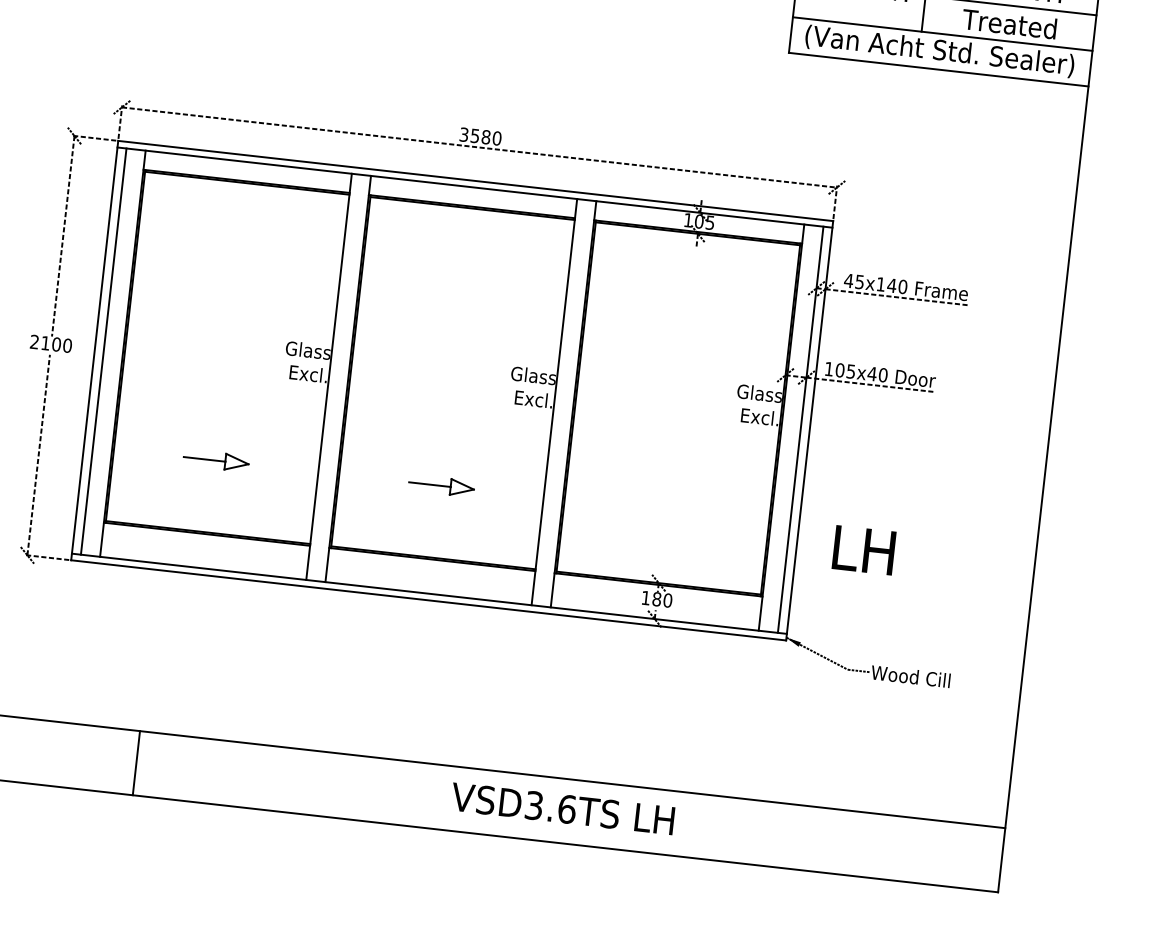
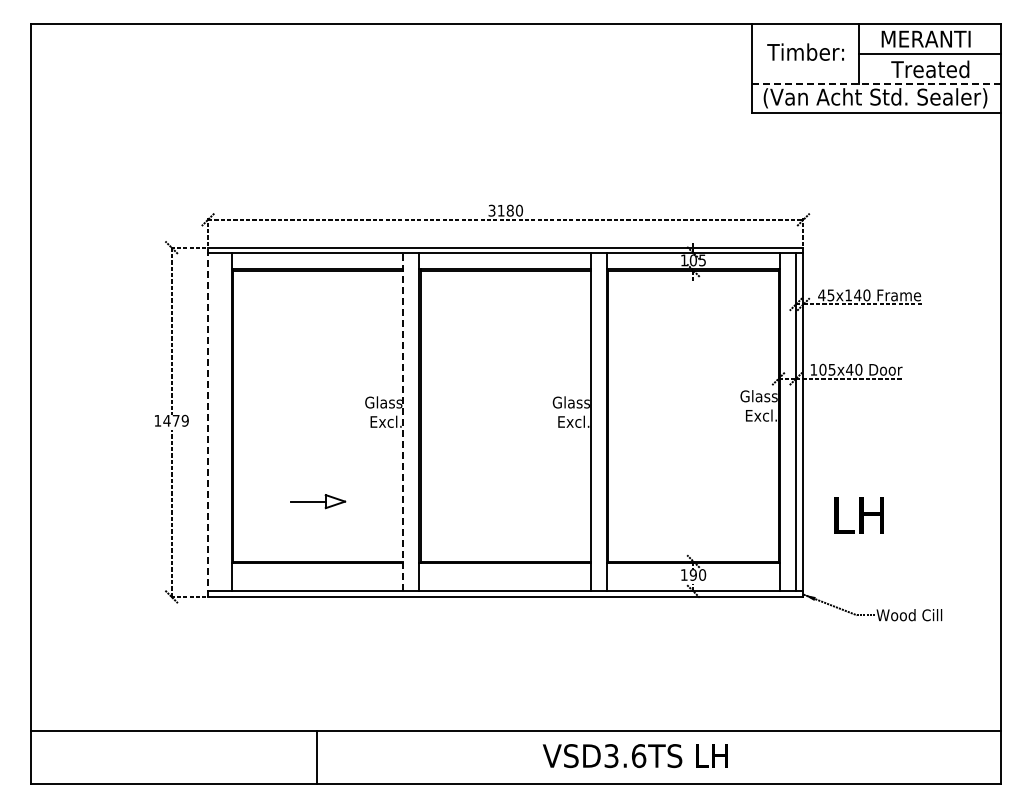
line: (942, 33) -> (876, 83), solid -> dashed
text: (474, 135) -> (500, 210), 3580 -> 3180
text: (51, 343) -> (171, 420), 2100 -> 1479
line: (95, 350) -> (208, 422), solid -> dashed
line: (103, 351) -> (215, 422), removed
line: (329, 375) -> (403, 421), solid -> dashed
part: (441, 485) -> (505, 501), removed
text: (655, 598) -> (692, 574), 180 -> 190
line: (136, 762) -> (317, 757), moved

